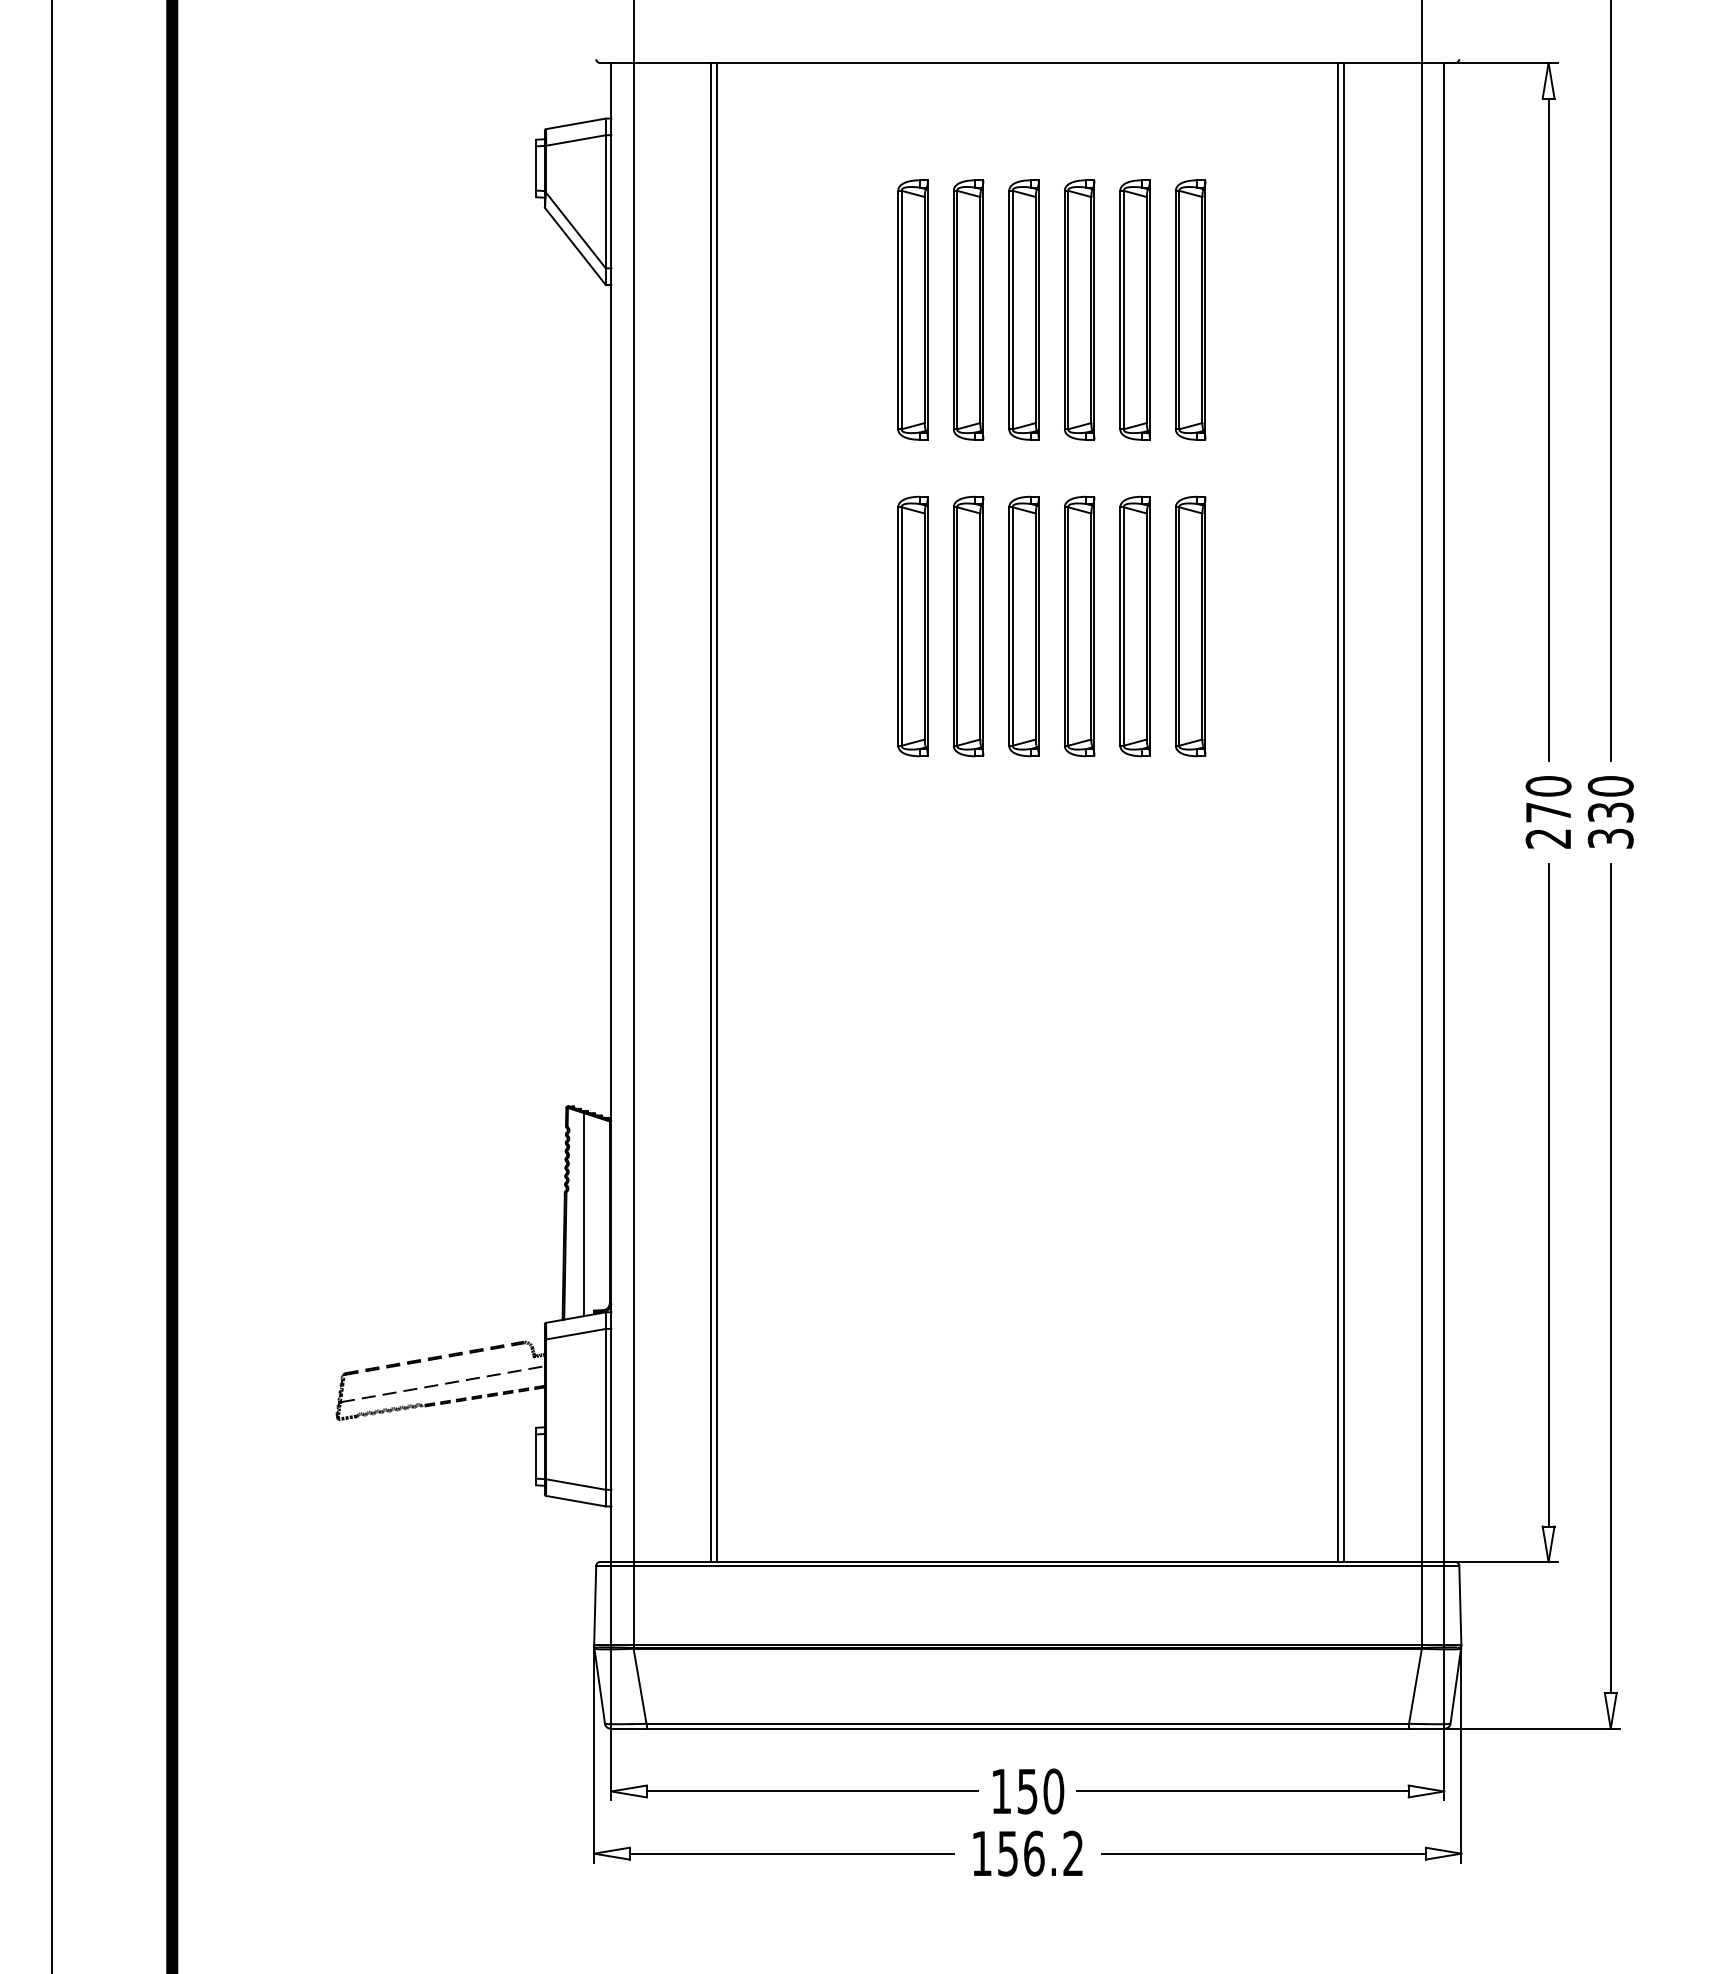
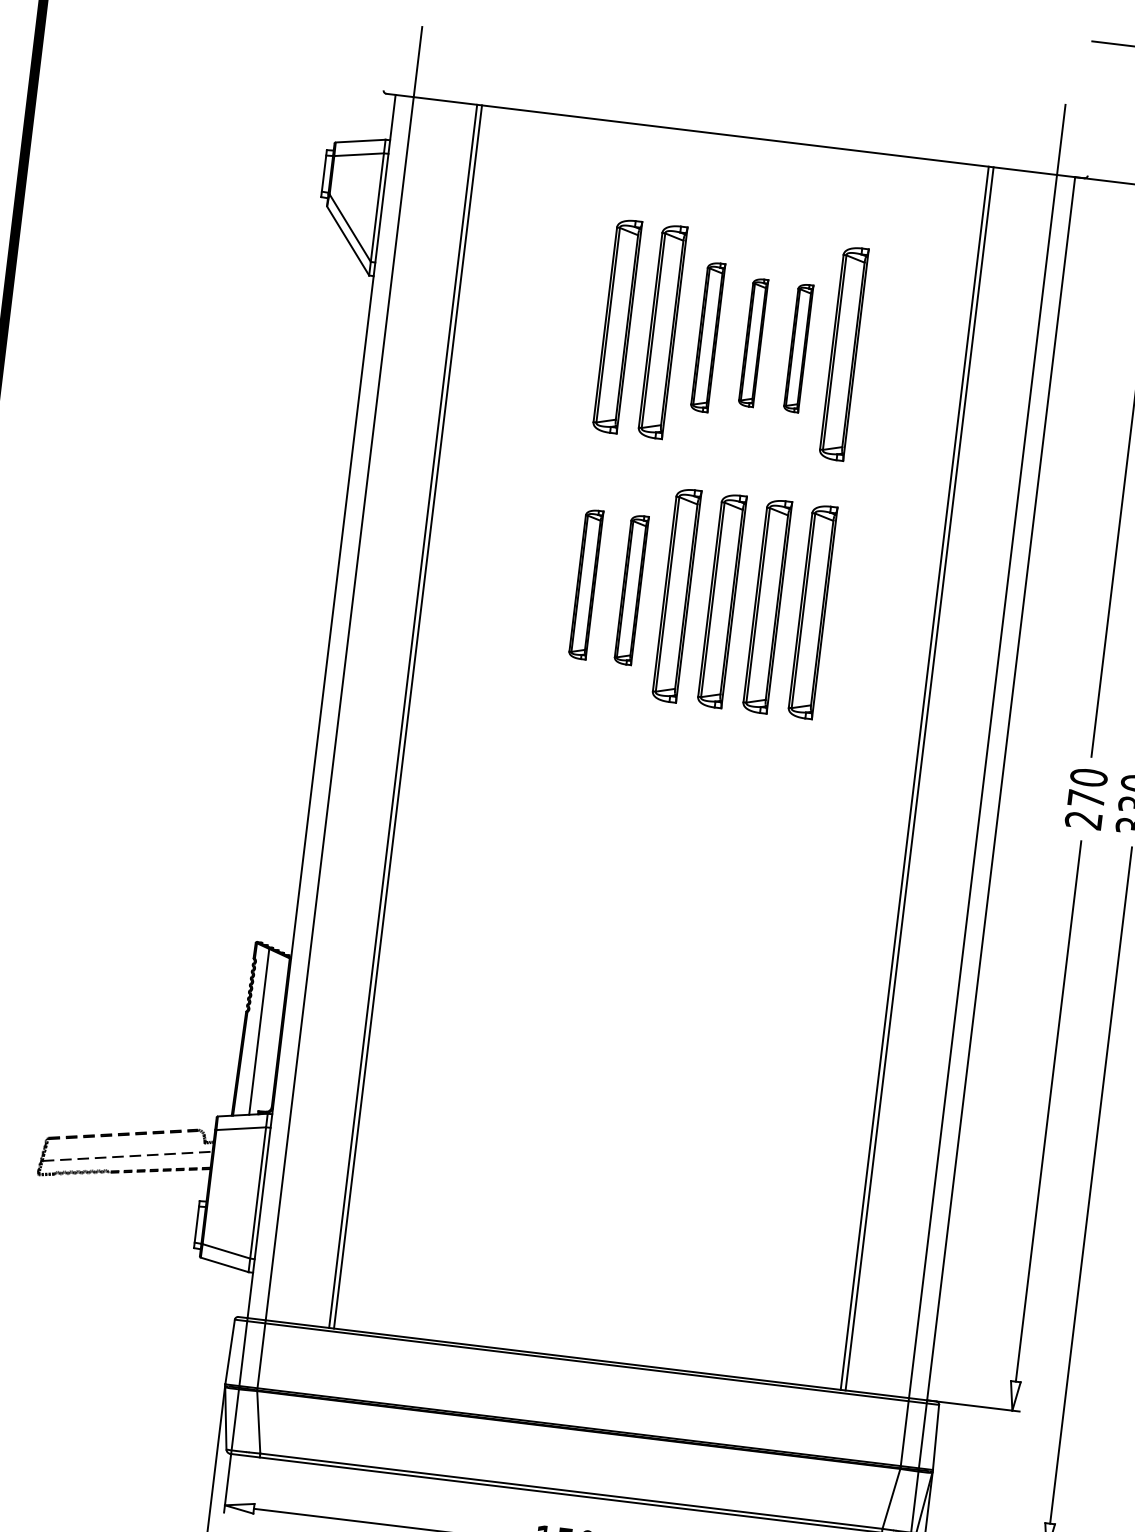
part: (1023, 309) -> (707, 336), size x0.7
part: (1079, 309) -> (753, 342), size x0.6
part: (1134, 309) -> (798, 347), size x0.6
part: (912, 626) -> (585, 584), size x0.7
part: (968, 626) -> (631, 589), size x0.7

